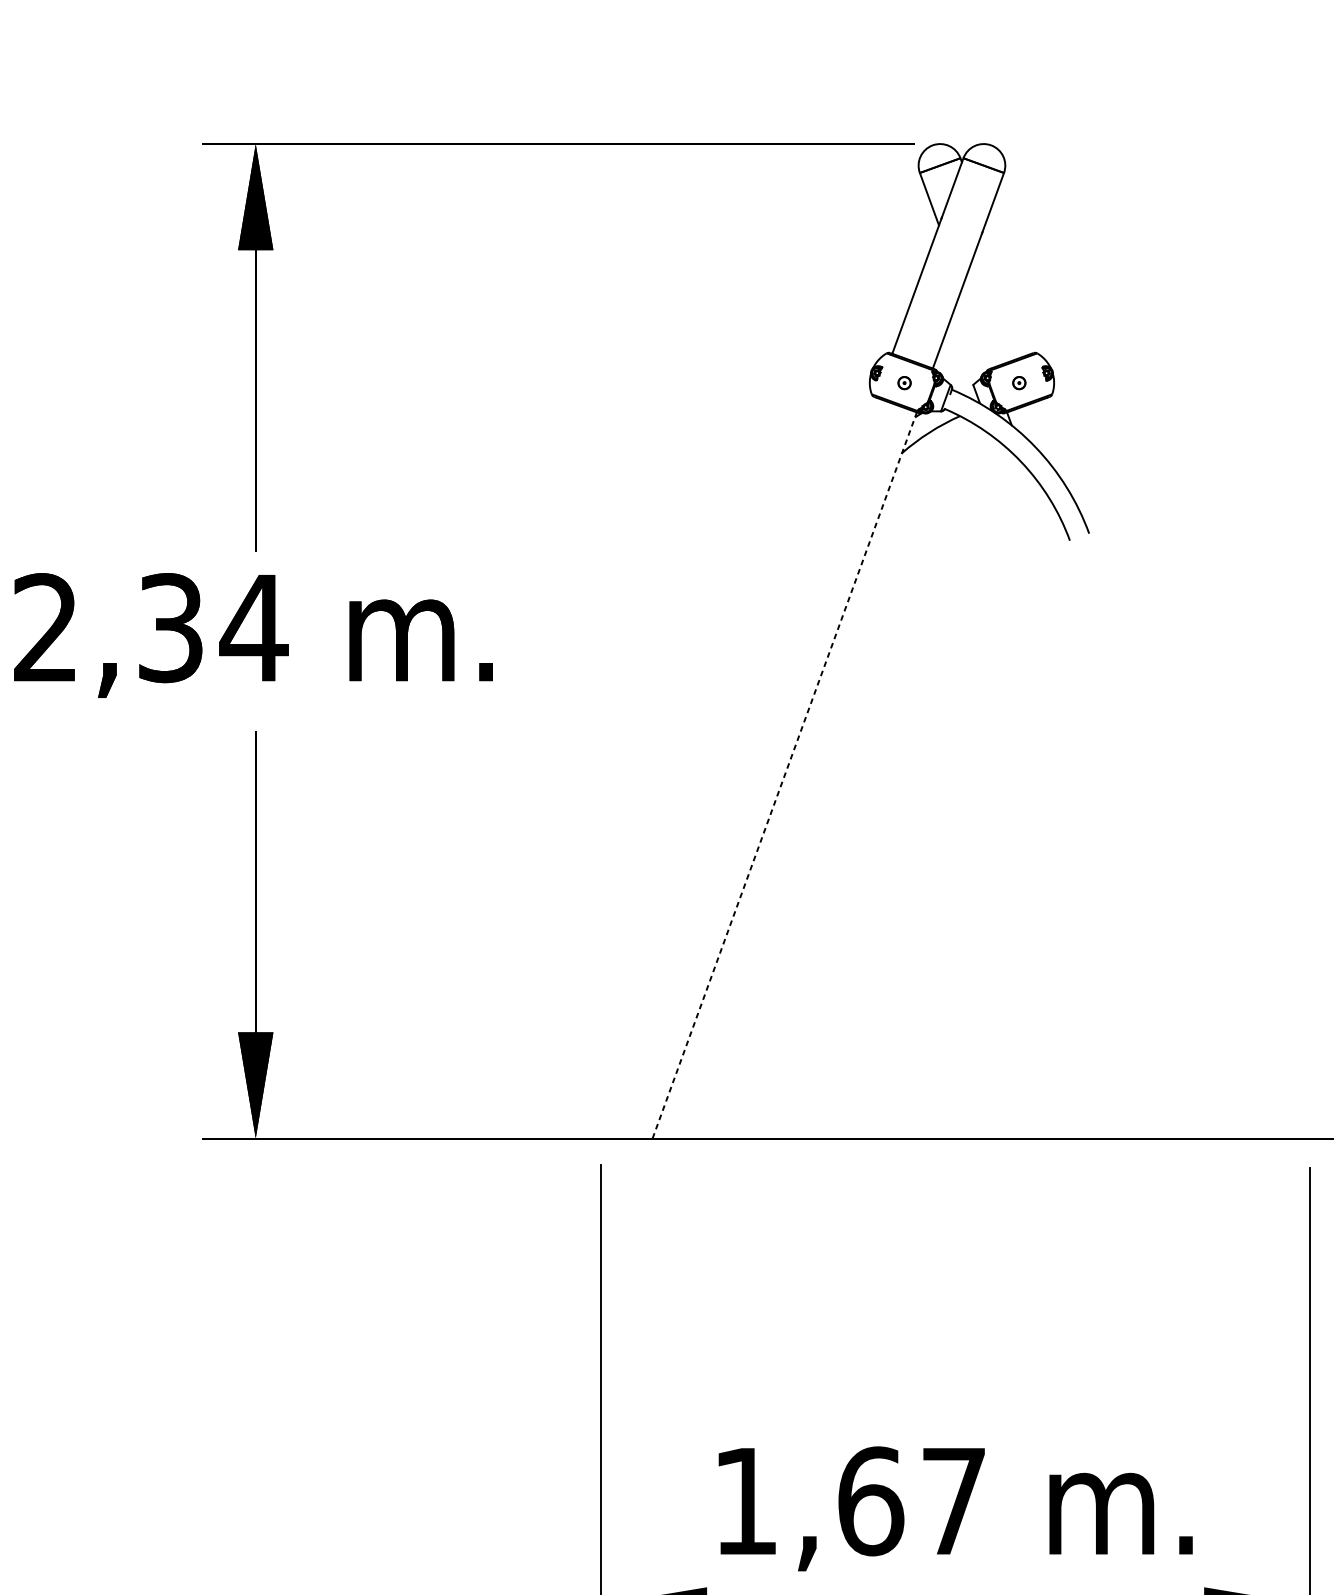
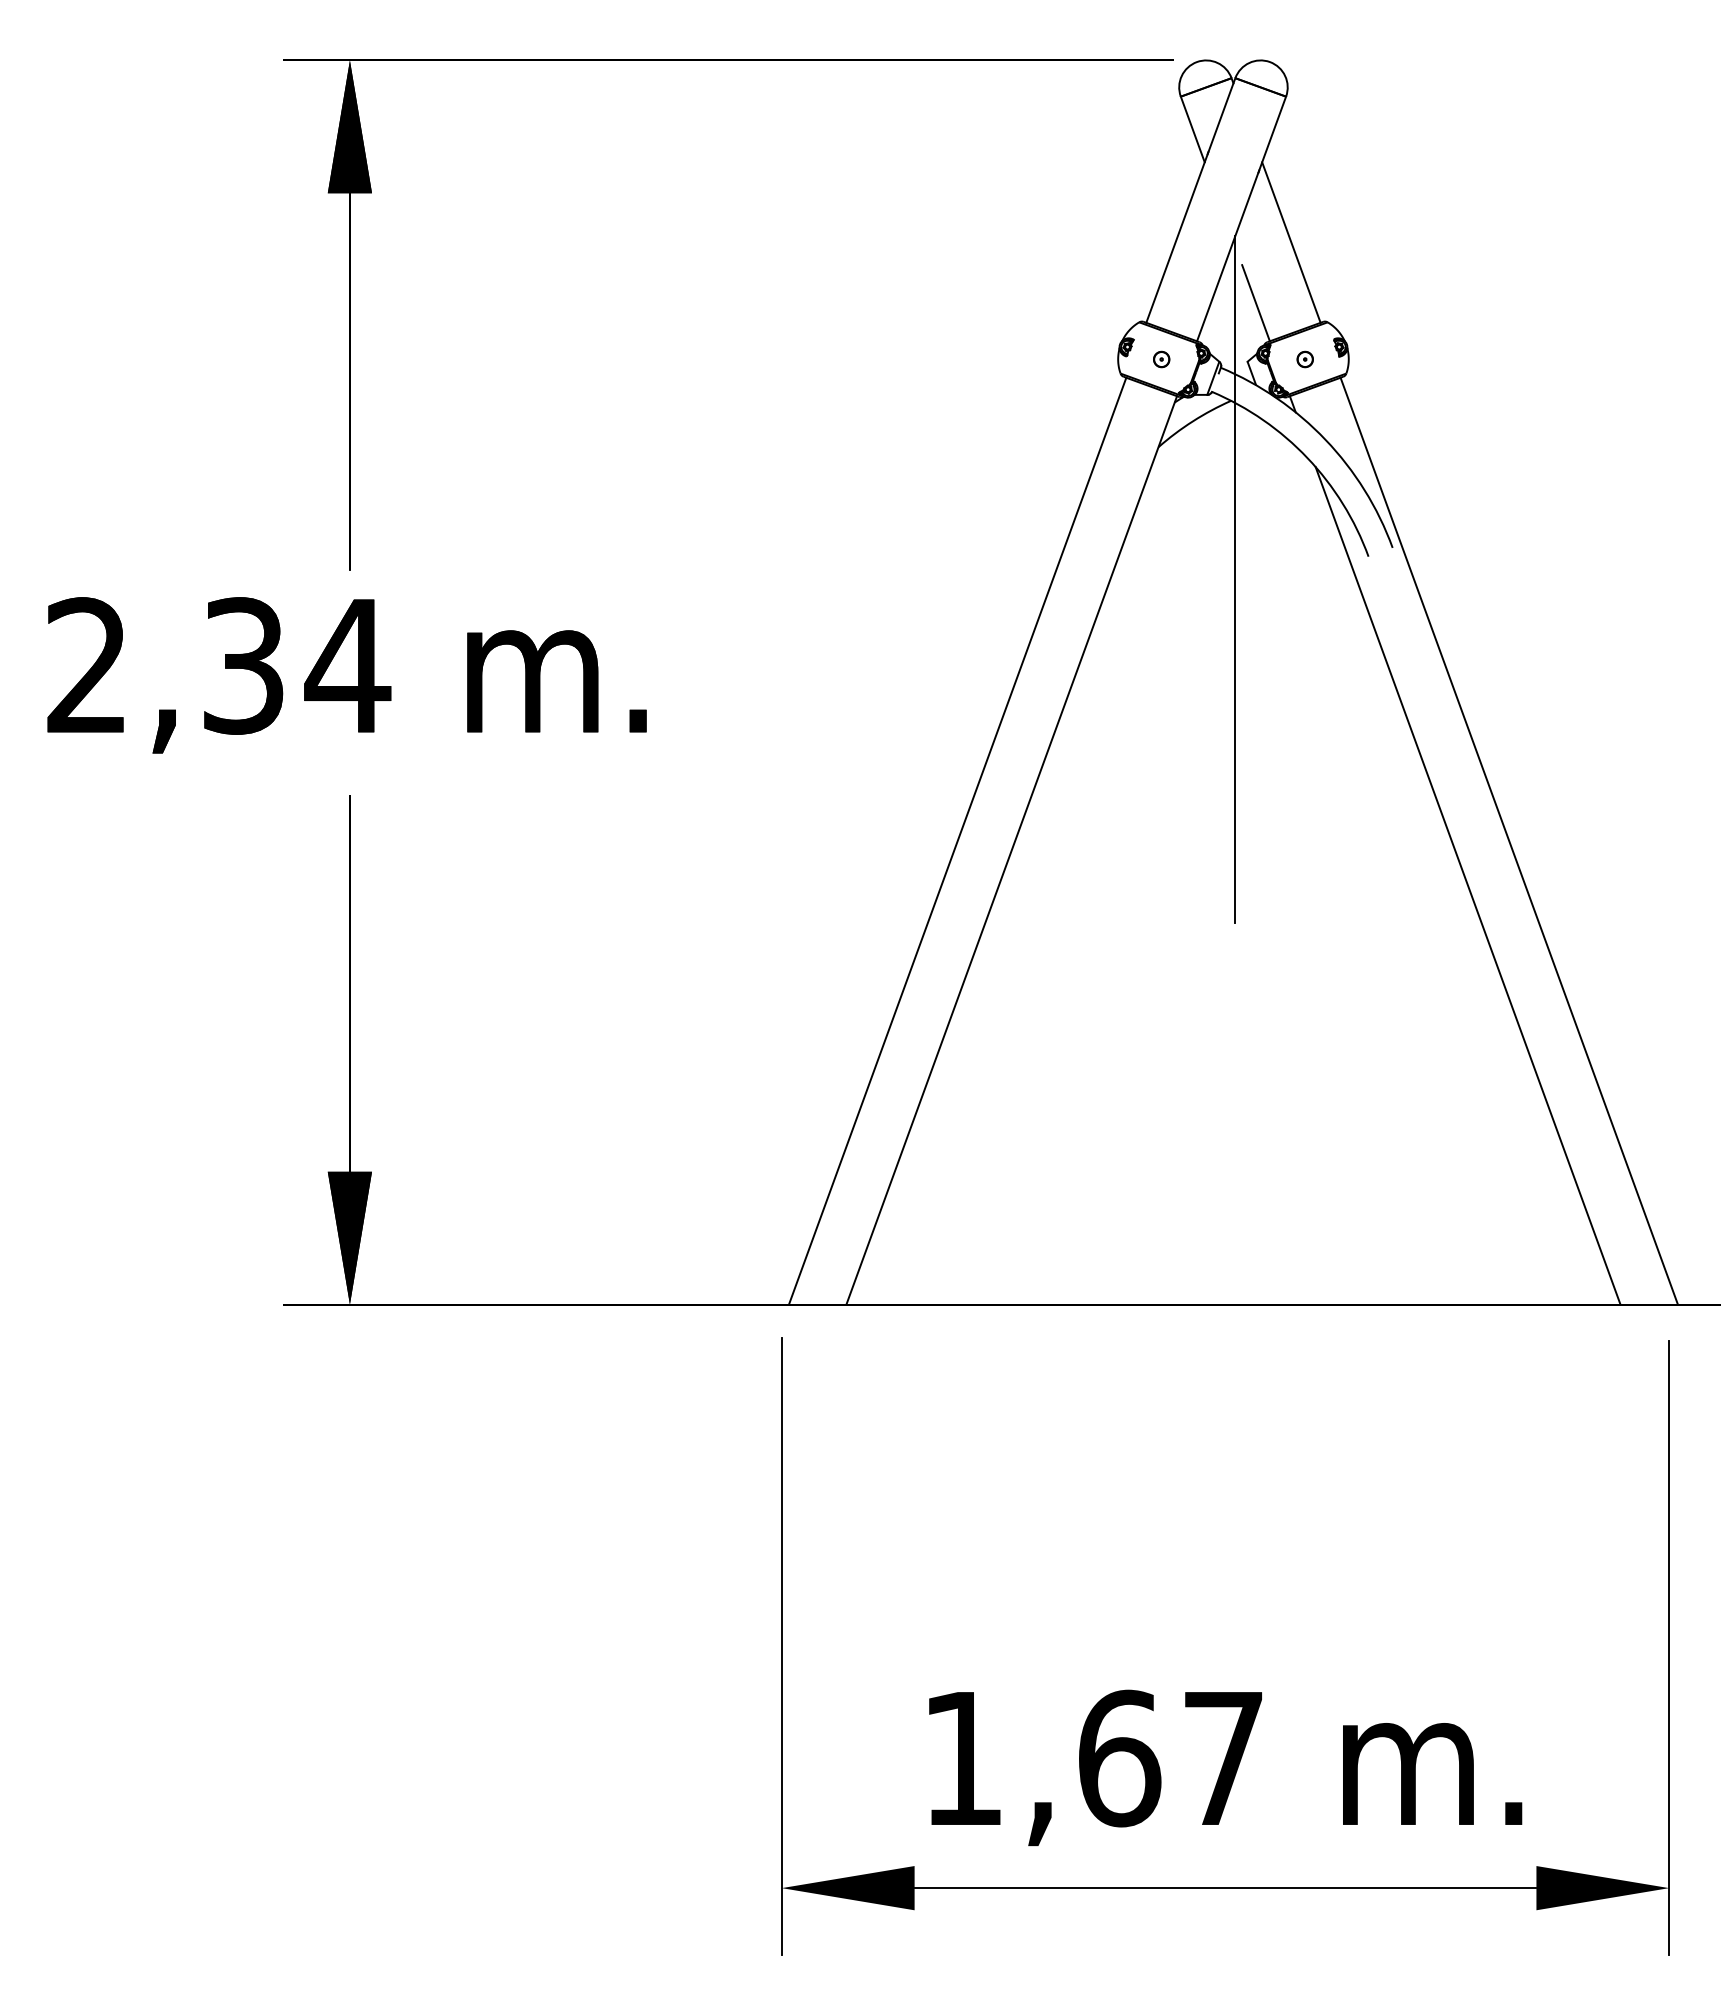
line: (1008, 289) -> (1291, 242), added
line: (979, 338) -> (1255, 303), added
line: (963, 558) -> (1235, 579), added
line: (741, 767) -> (957, 840), added
line: (1181, 767) -> (1508, 840), added
line: (784, 774) -> (1011, 849), dashed -> solid
line: (1149, 803) -> (1467, 885), added

